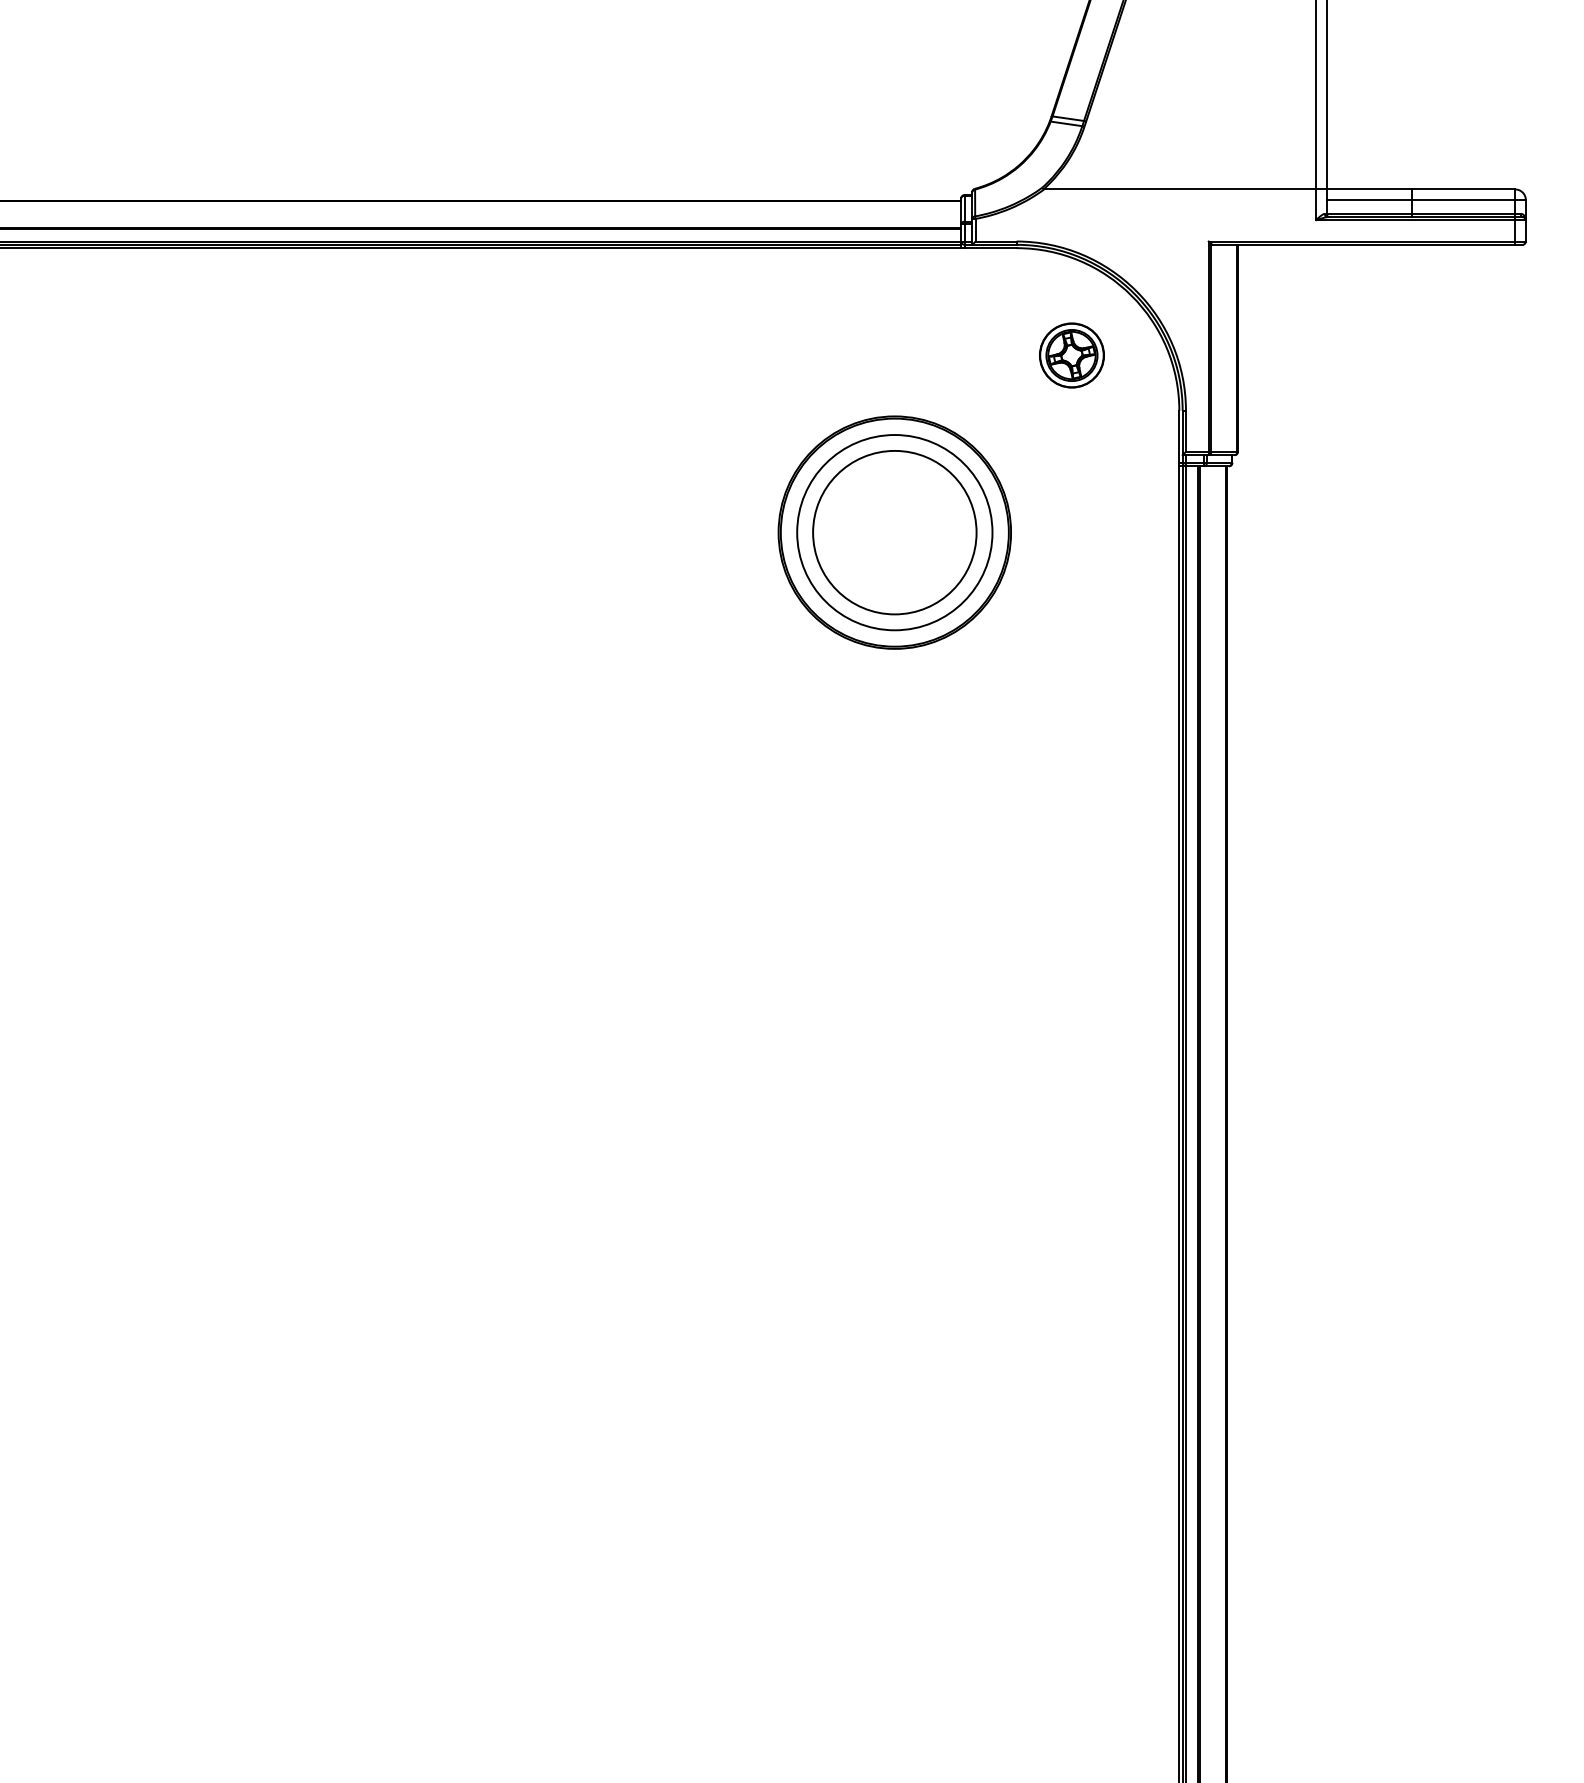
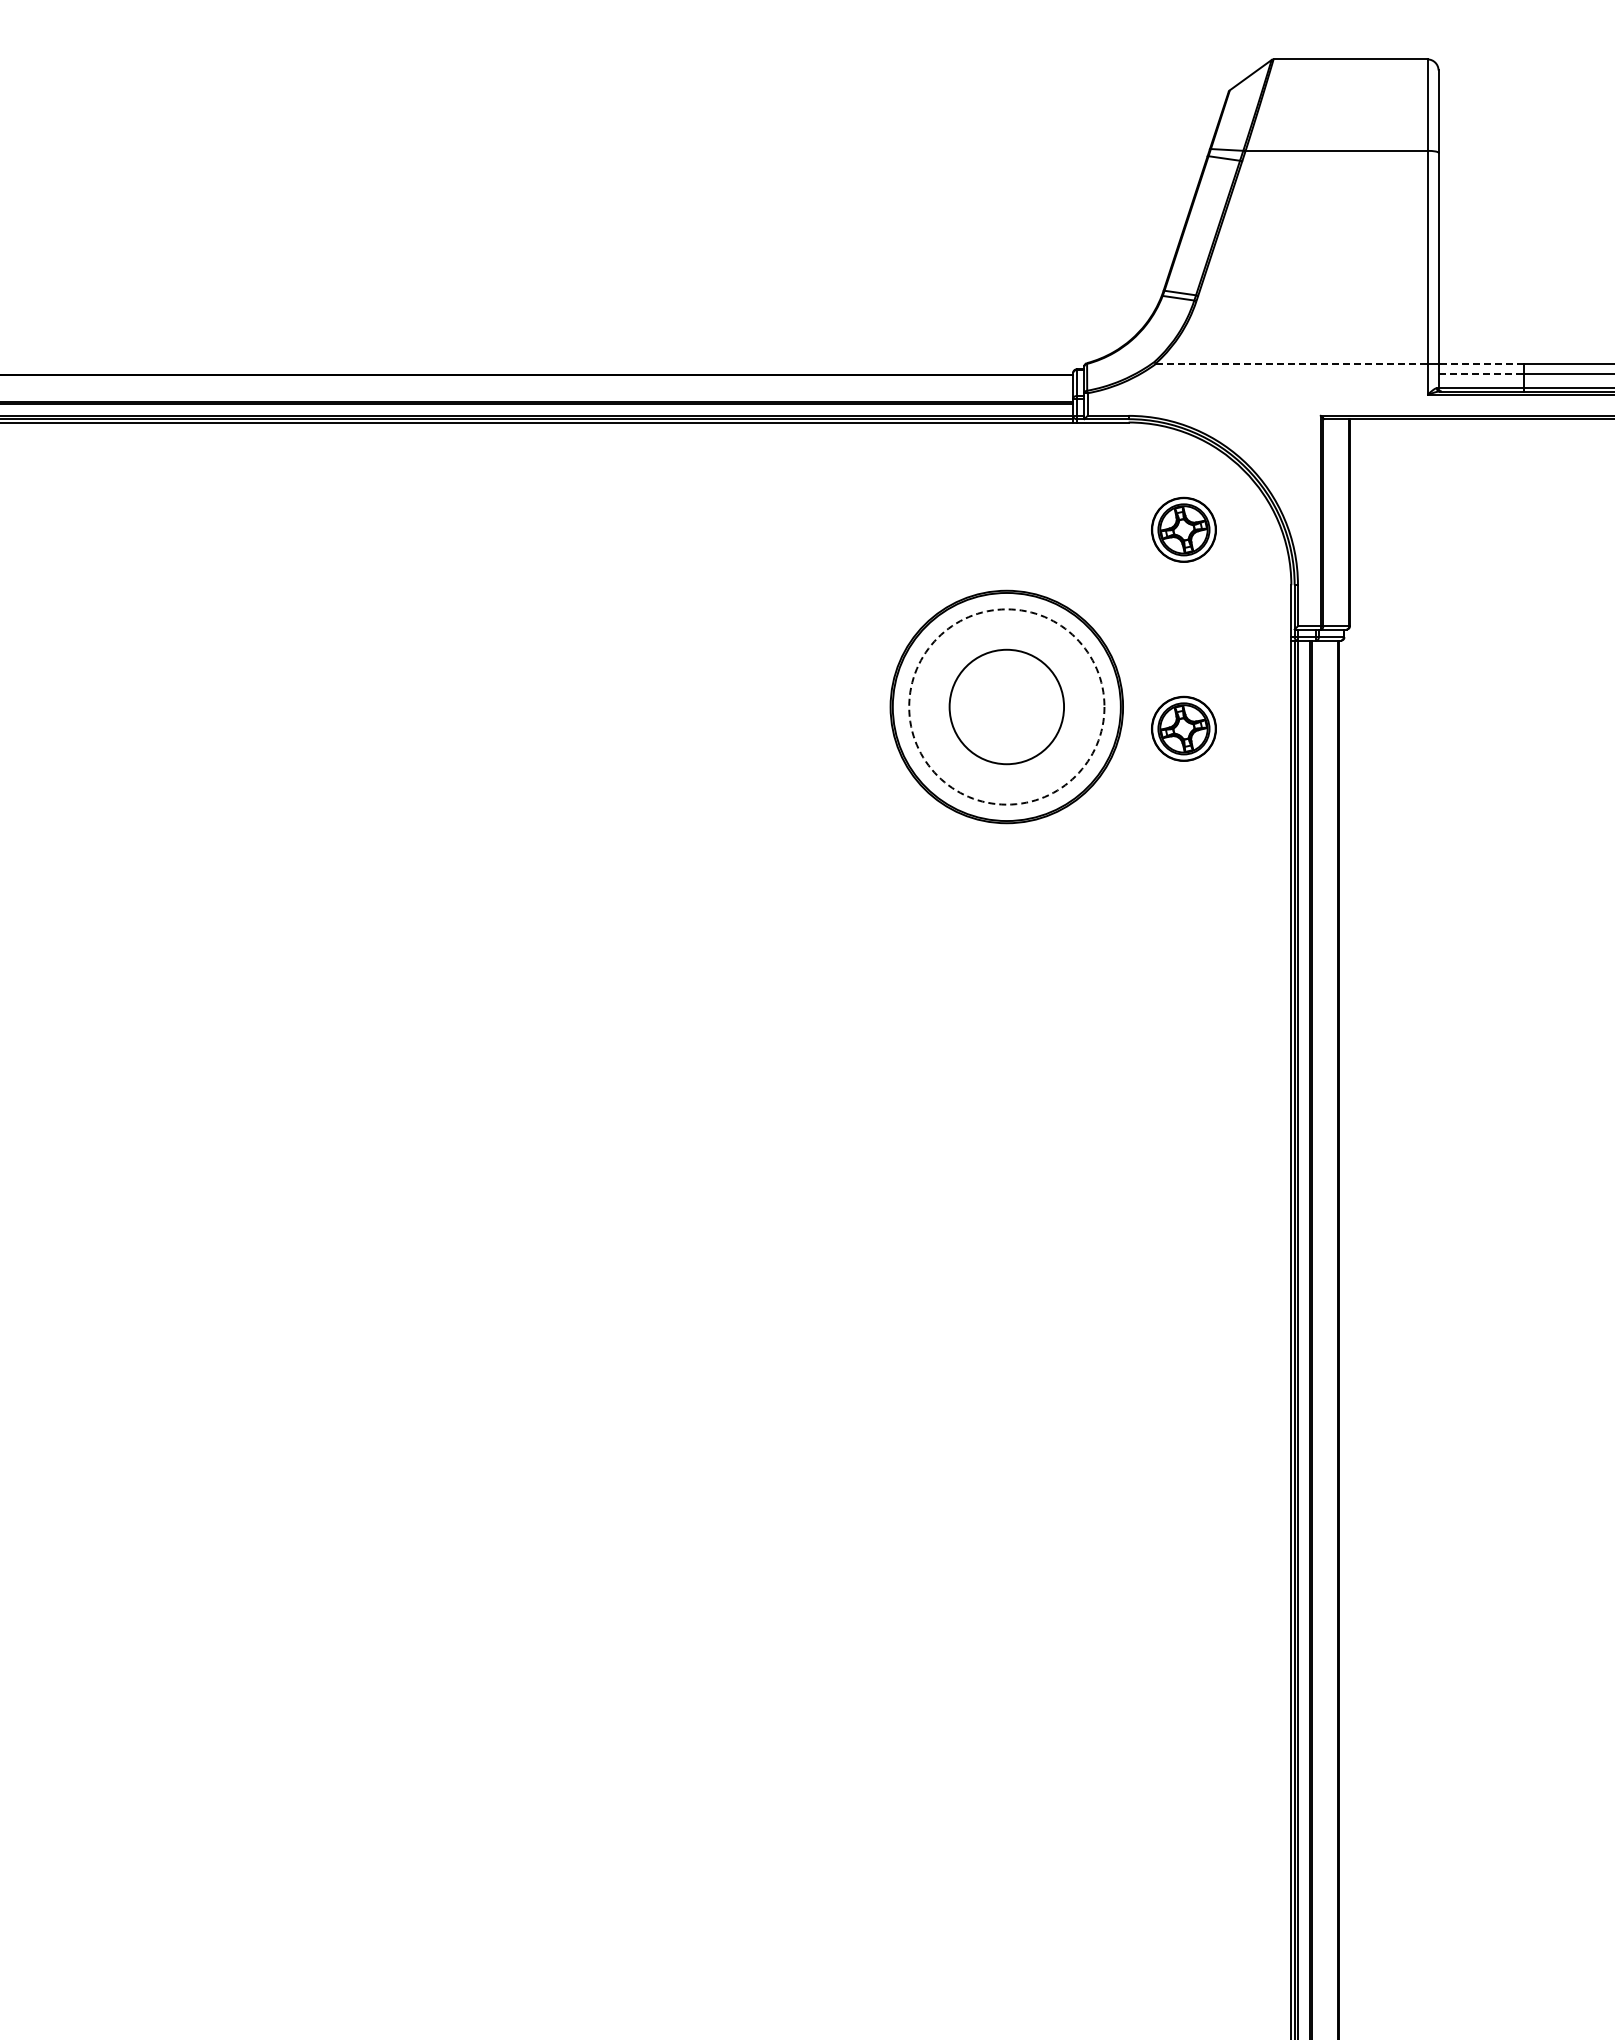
line: (1179, 189) -> (1291, 363), solid -> dashed
line: (1369, 189) -> (1481, 363), solid -> dashed
line: (1369, 200) -> (1481, 374), solid -> dashed
circle: (894, 532) -> (1006, 706), size x0.7
circle: (894, 532) -> (1006, 706), solid -> dashed
part: (1071, 554) -> (1183, 728), added

